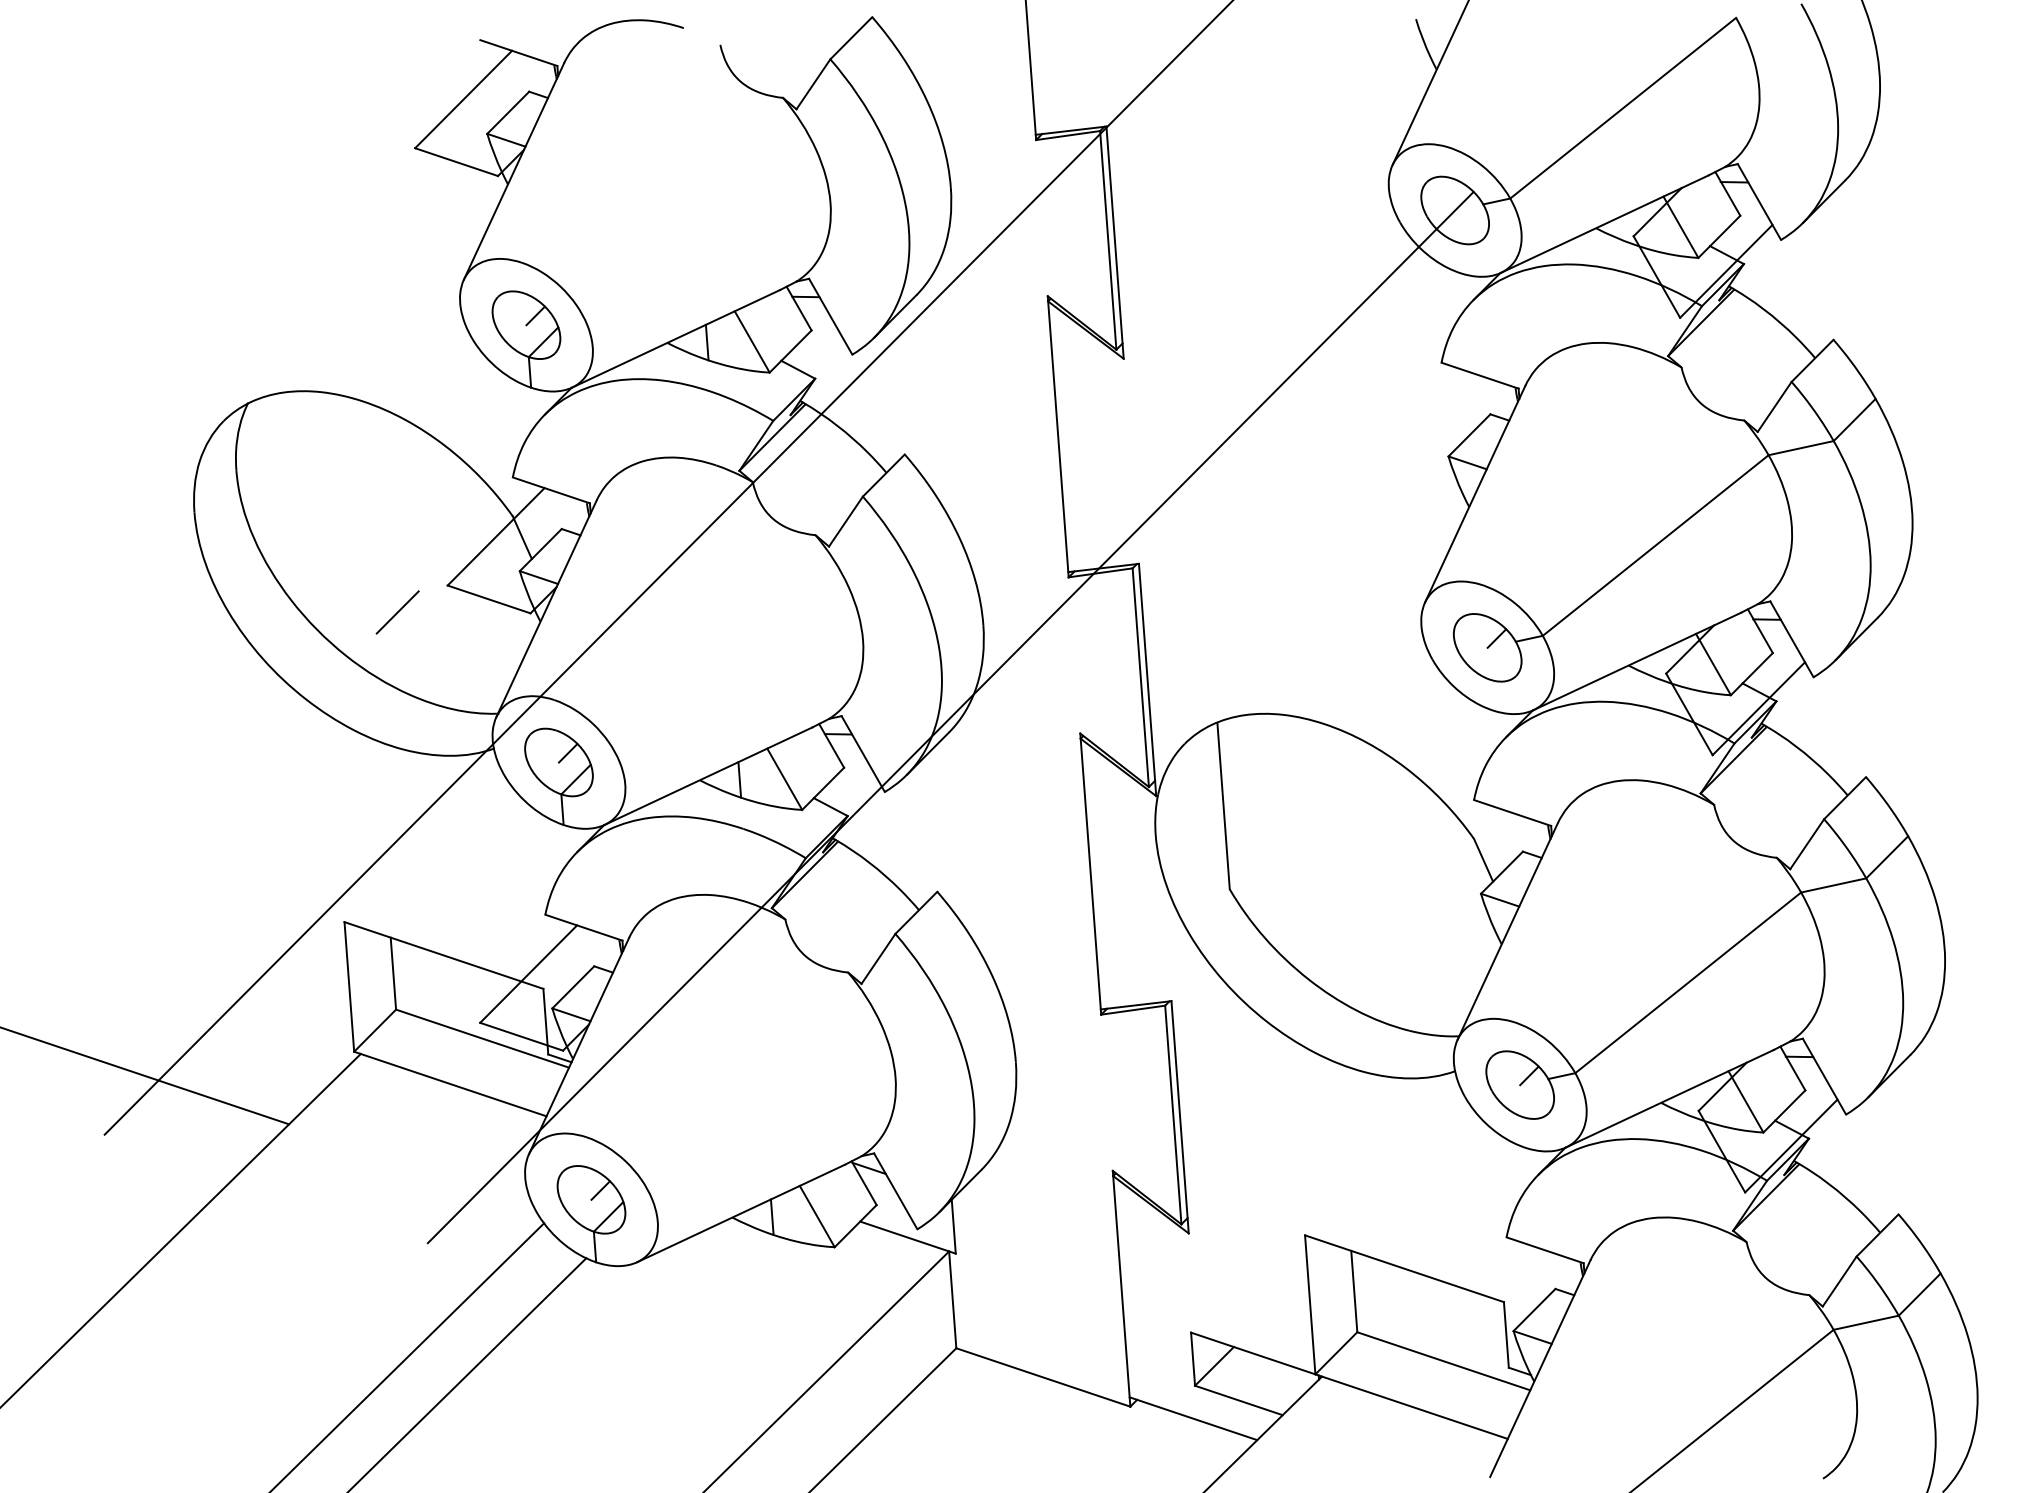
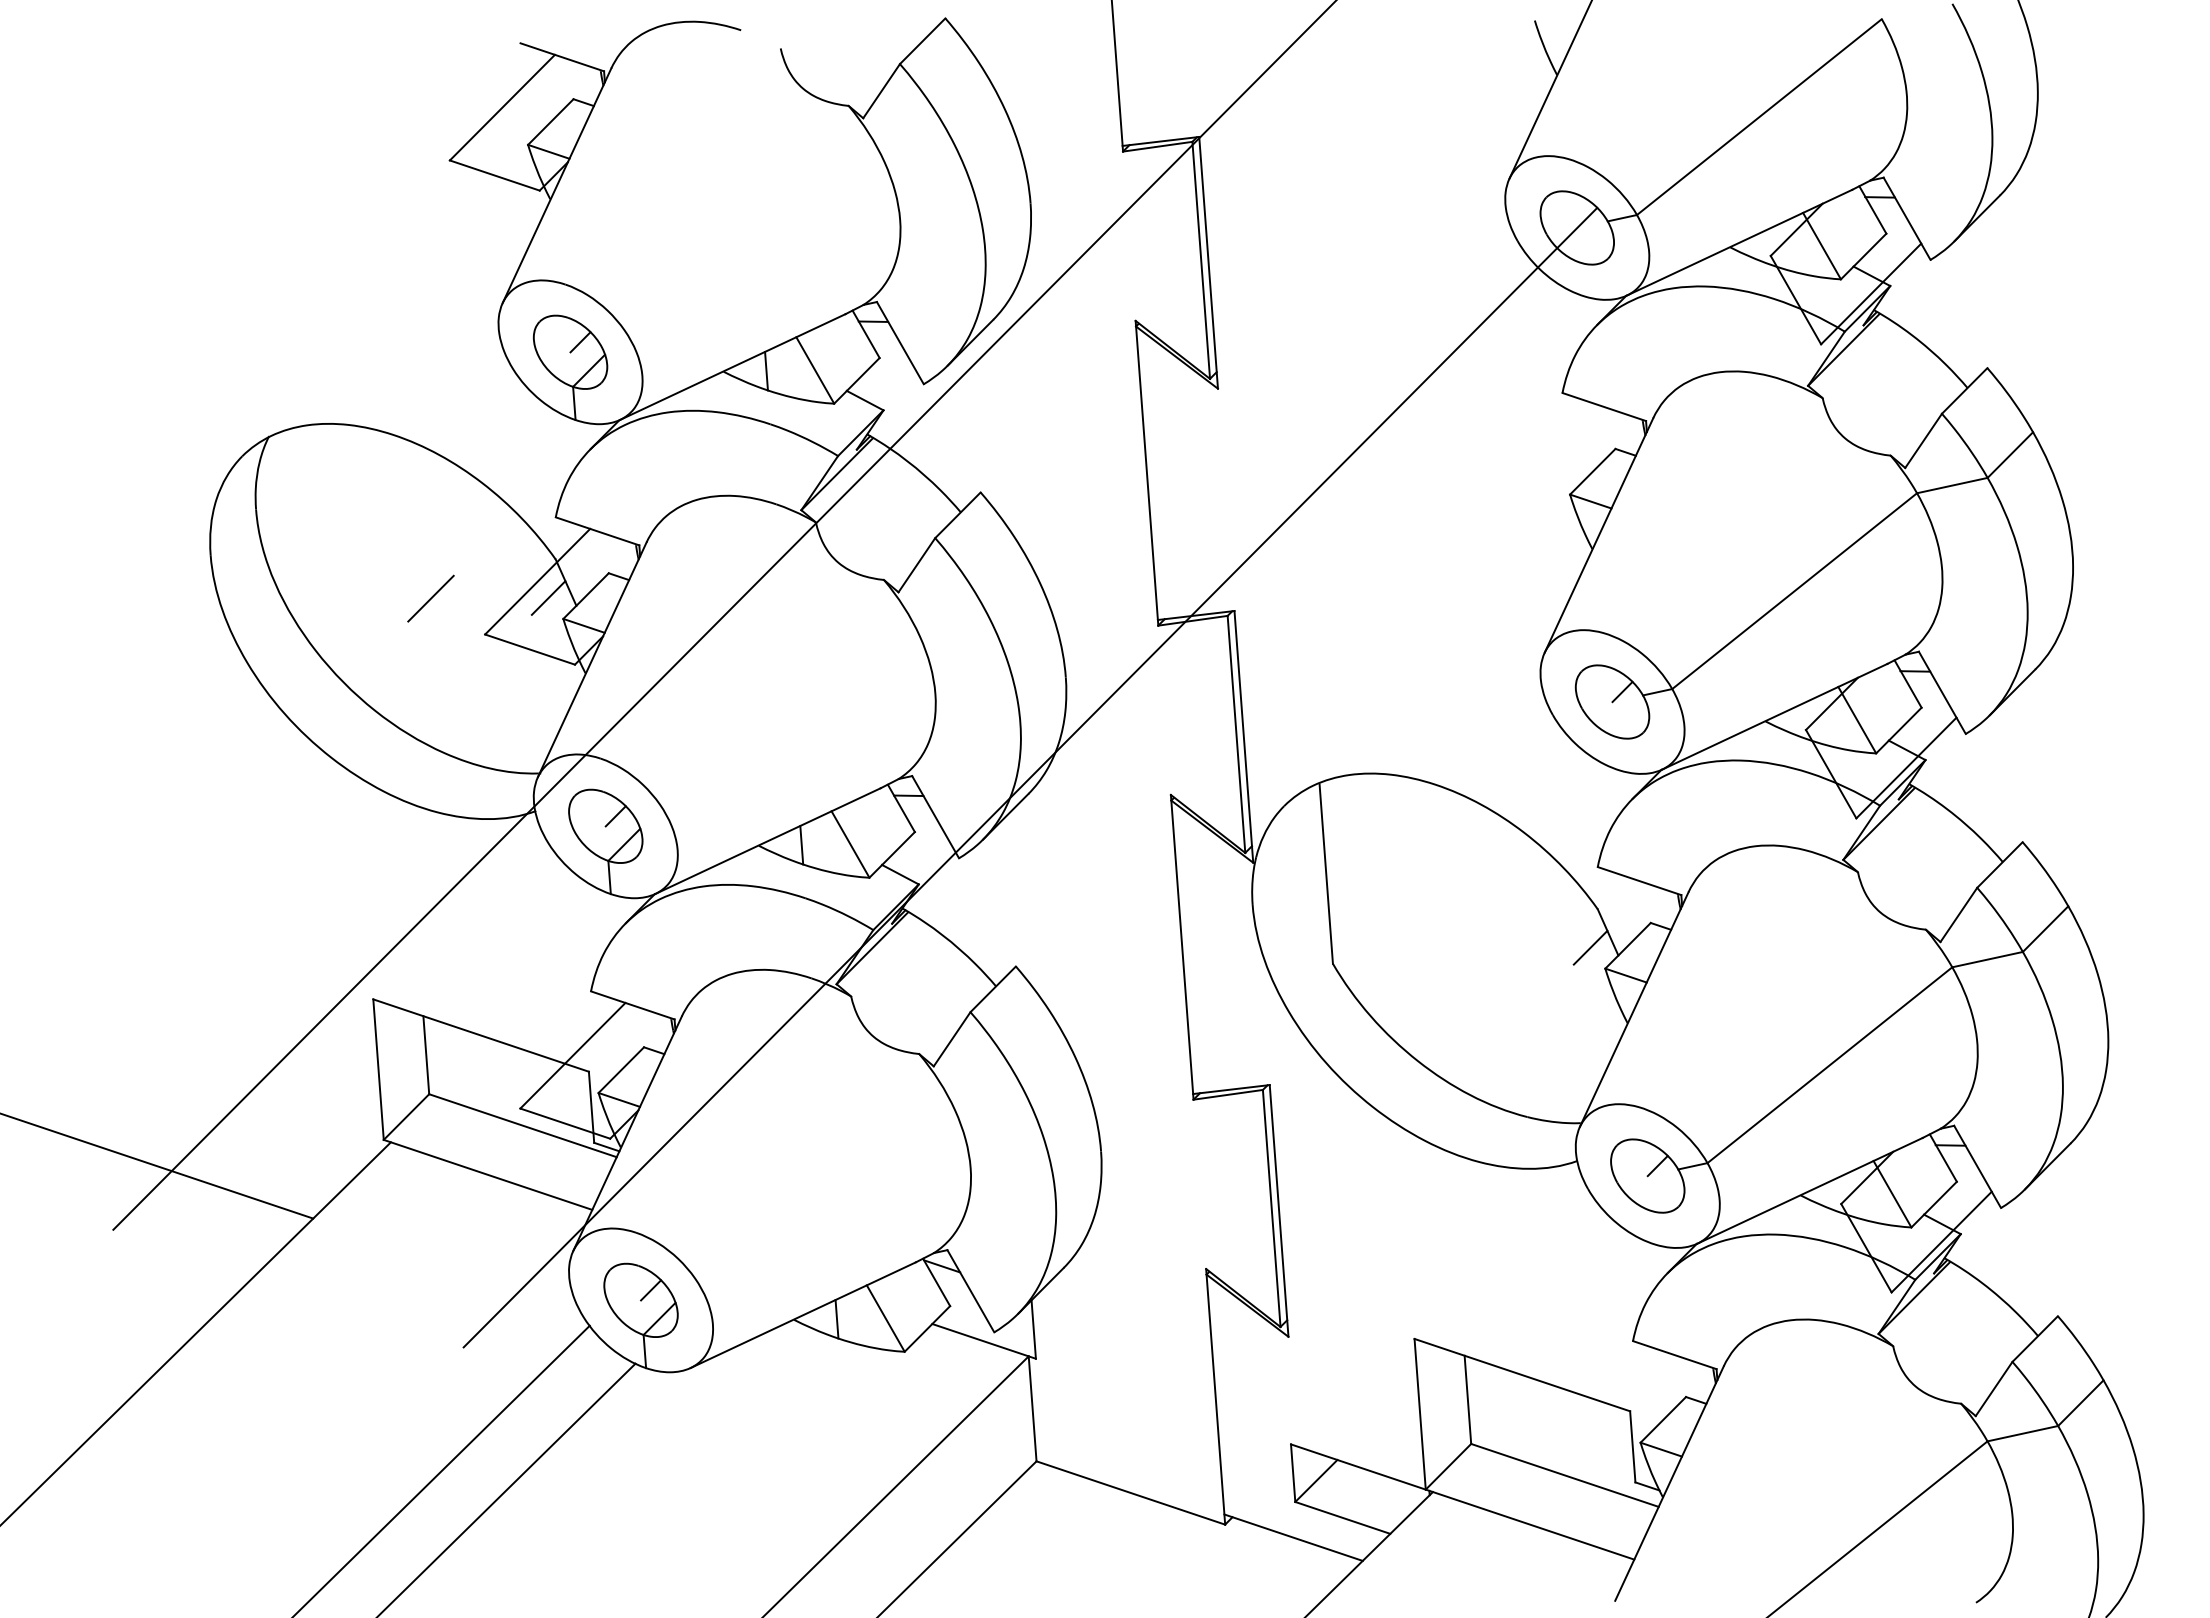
line: (506, 551) -> (548, 597), added
line: (397, 612) -> (430, 598), moved
line: (1467, 874) -> (1590, 947), added

